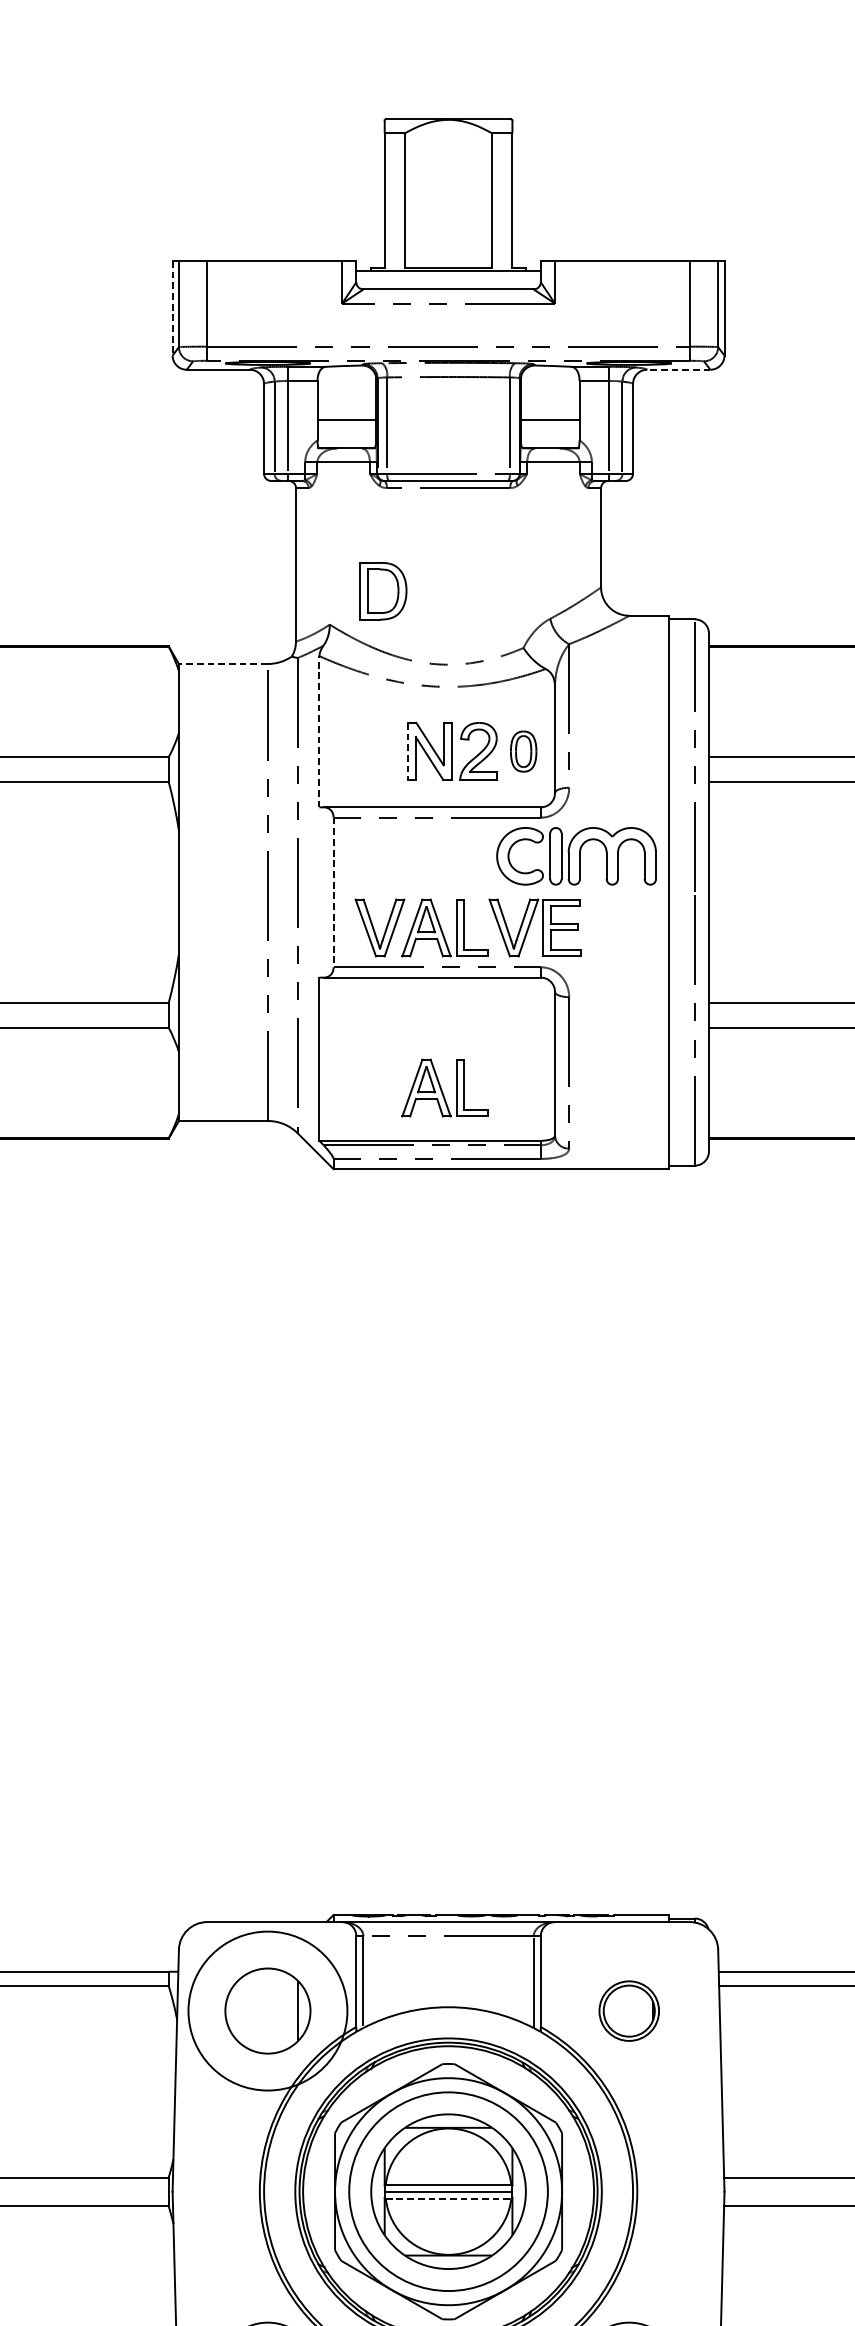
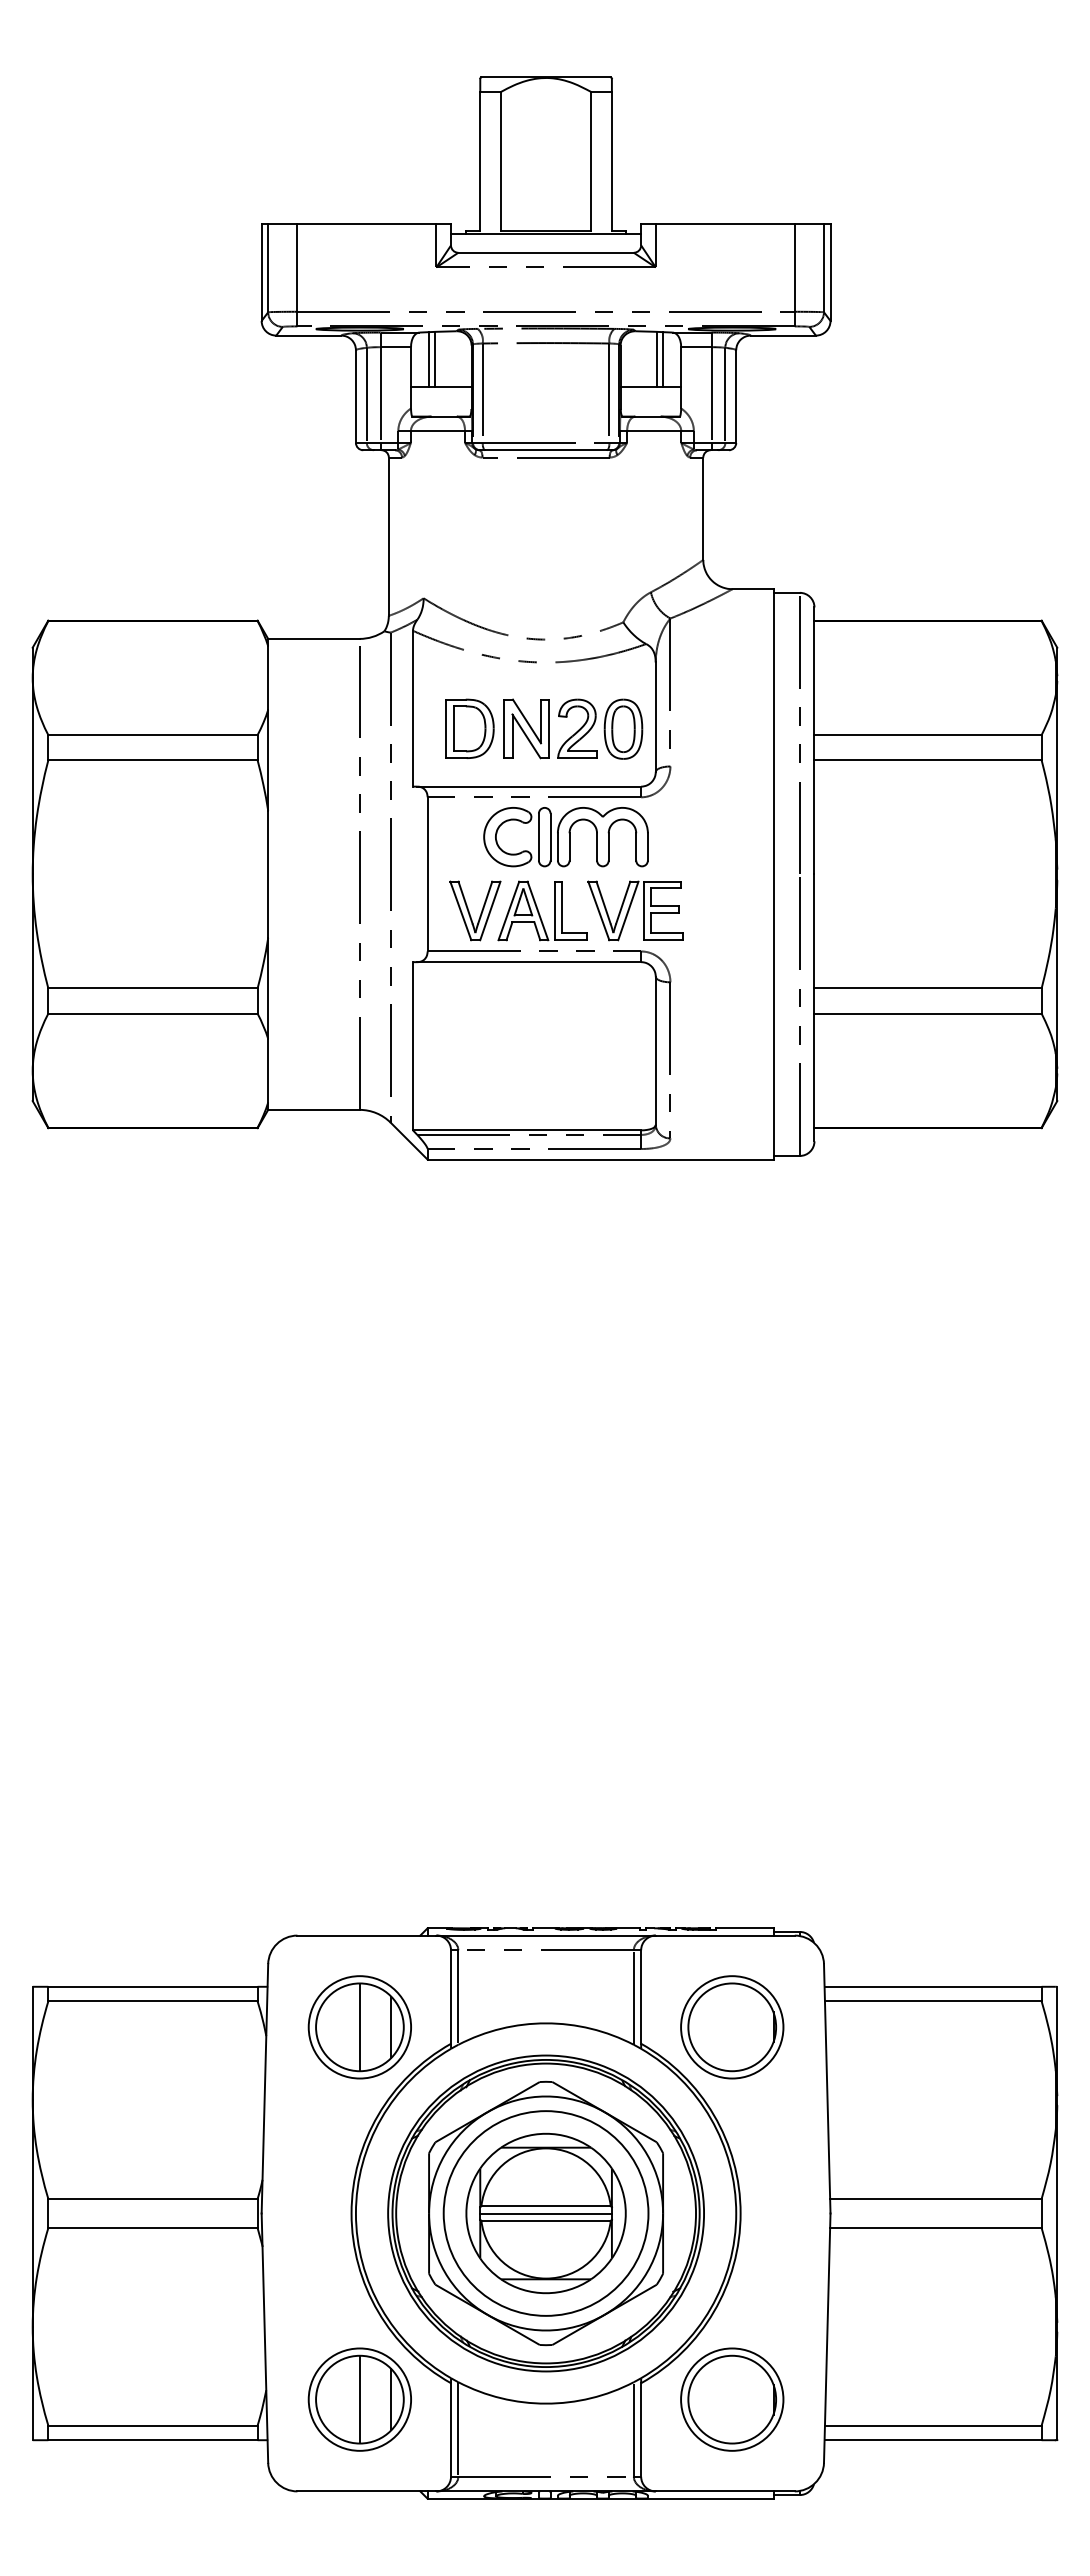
line: (172, 308) -> (261, 272), dashed -> solid
line: (678, 369) -> (783, 335), dashed -> solid
line: (335, 392) -> (429, 359), added
line: (341, 392) -> (435, 359), added
line: (555, 392) -> (656, 359), added
line: (562, 392) -> (663, 359), added
part: (382, 590) -> (469, 728), moved
line: (222, 663) -> (313, 638), dashed -> solid
line: (318, 731) -> (412, 708), dashed -> solid
part: (523, 750) -> (623, 728), size x1.43
line: (408, 751) -> (504, 729), dashed -> solid
part: (576, 856) -> (565, 837), moved
line: (333, 892) -> (427, 874), dashed -> solid
part: (445, 1087) -> (542, 1075), removed
circle: (267, 2011) -> (359, 2027), size x0.62
line: (267, 2011) -> (359, 2027), added
part: (629, 2011) -> (732, 2027), size x1.67
line: (448, 2198) -> (546, 2220), dashed -> solid

